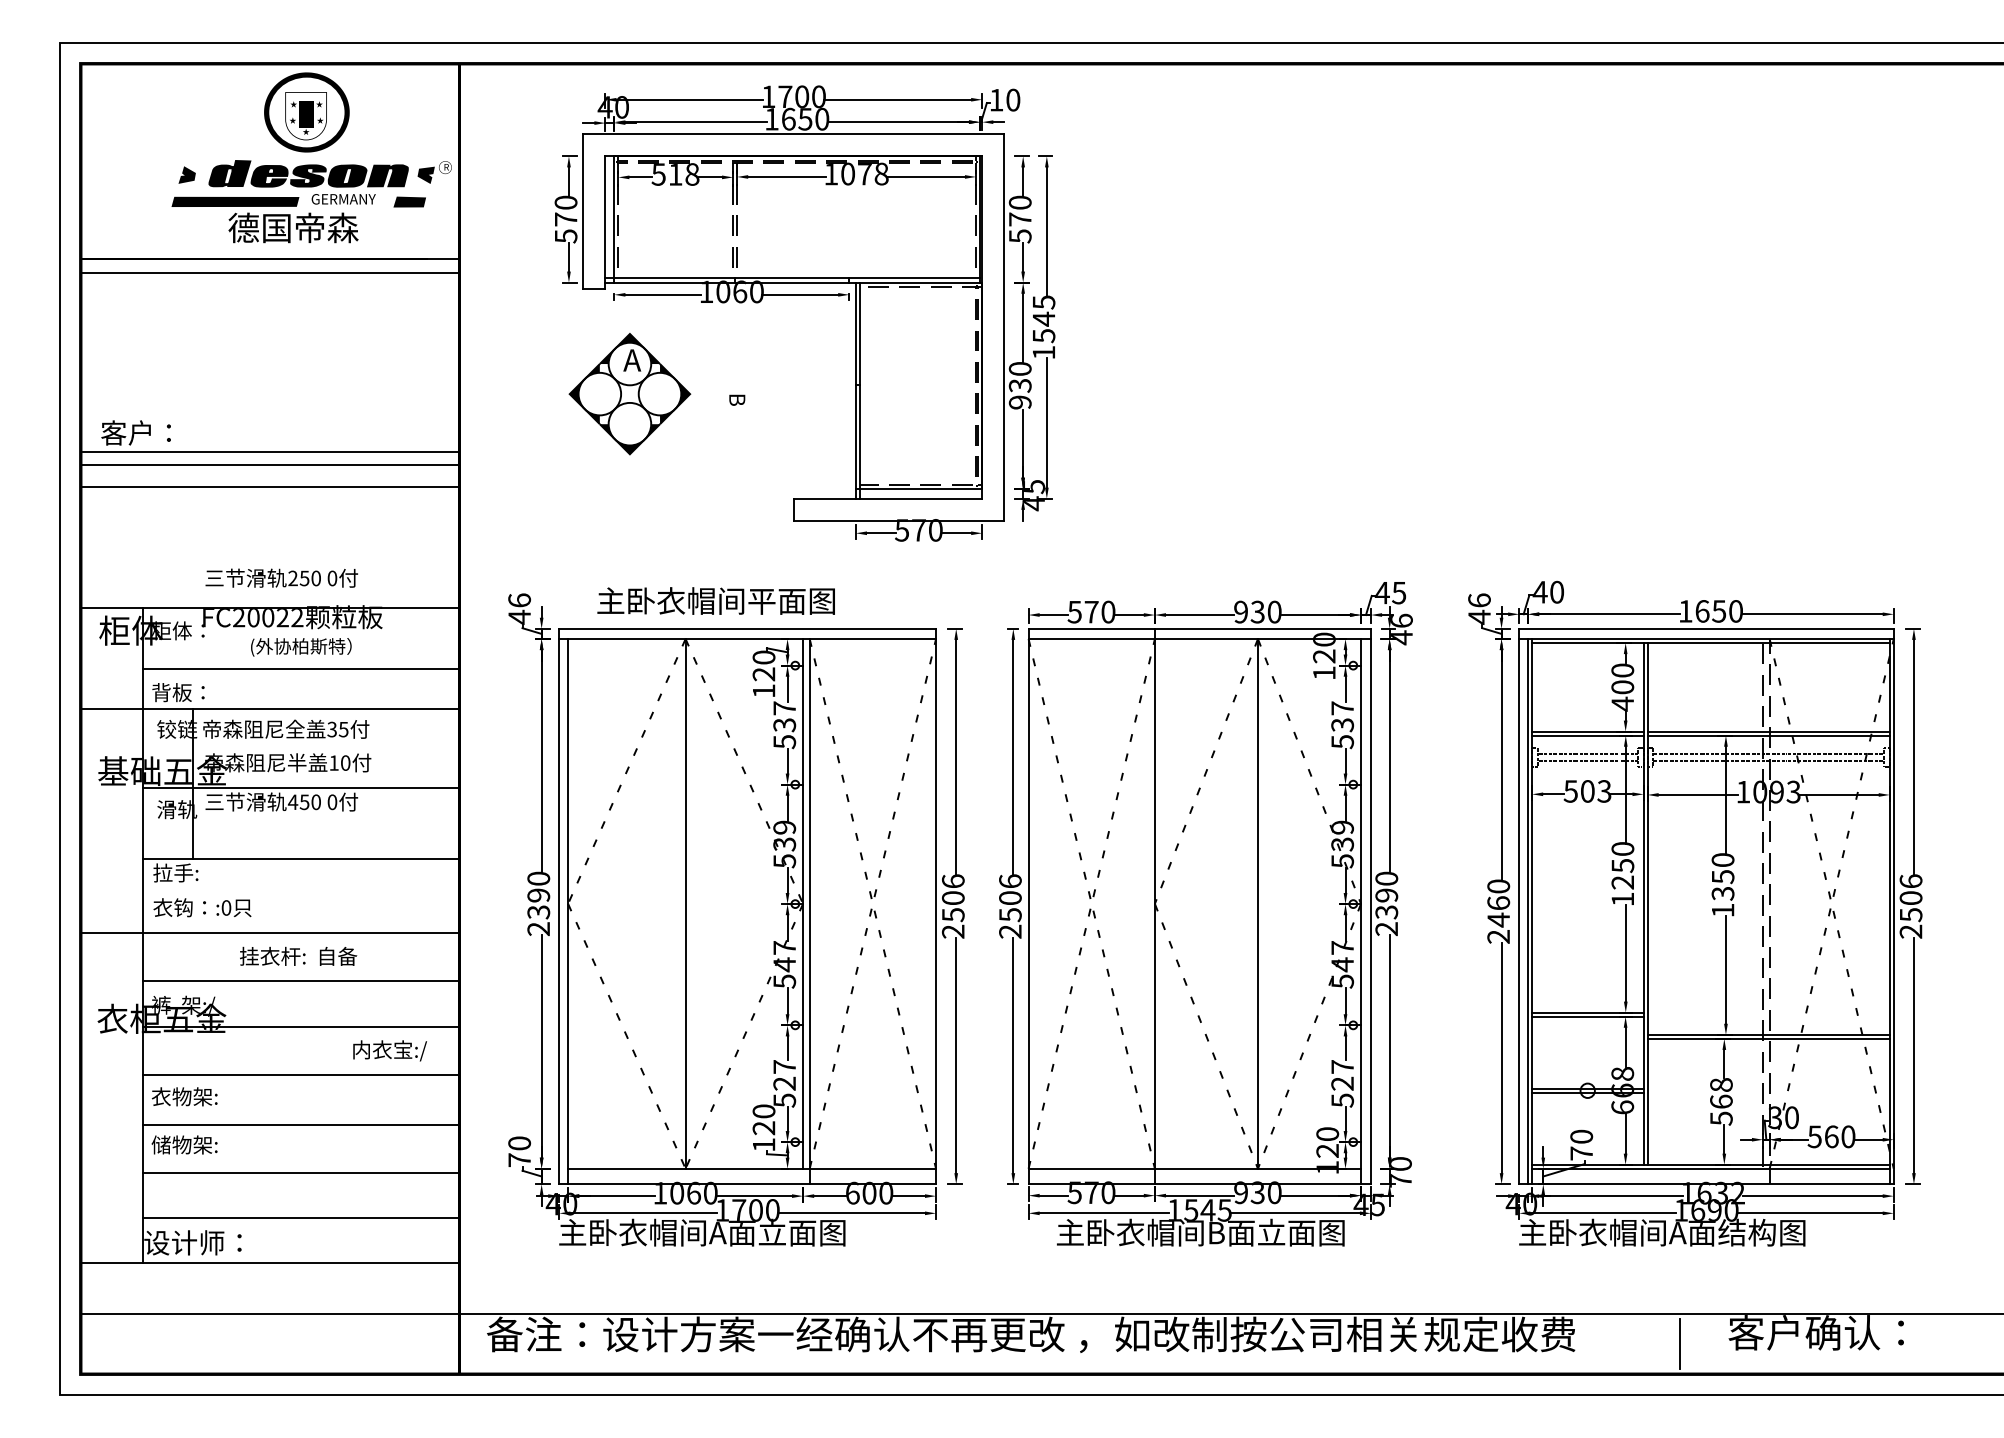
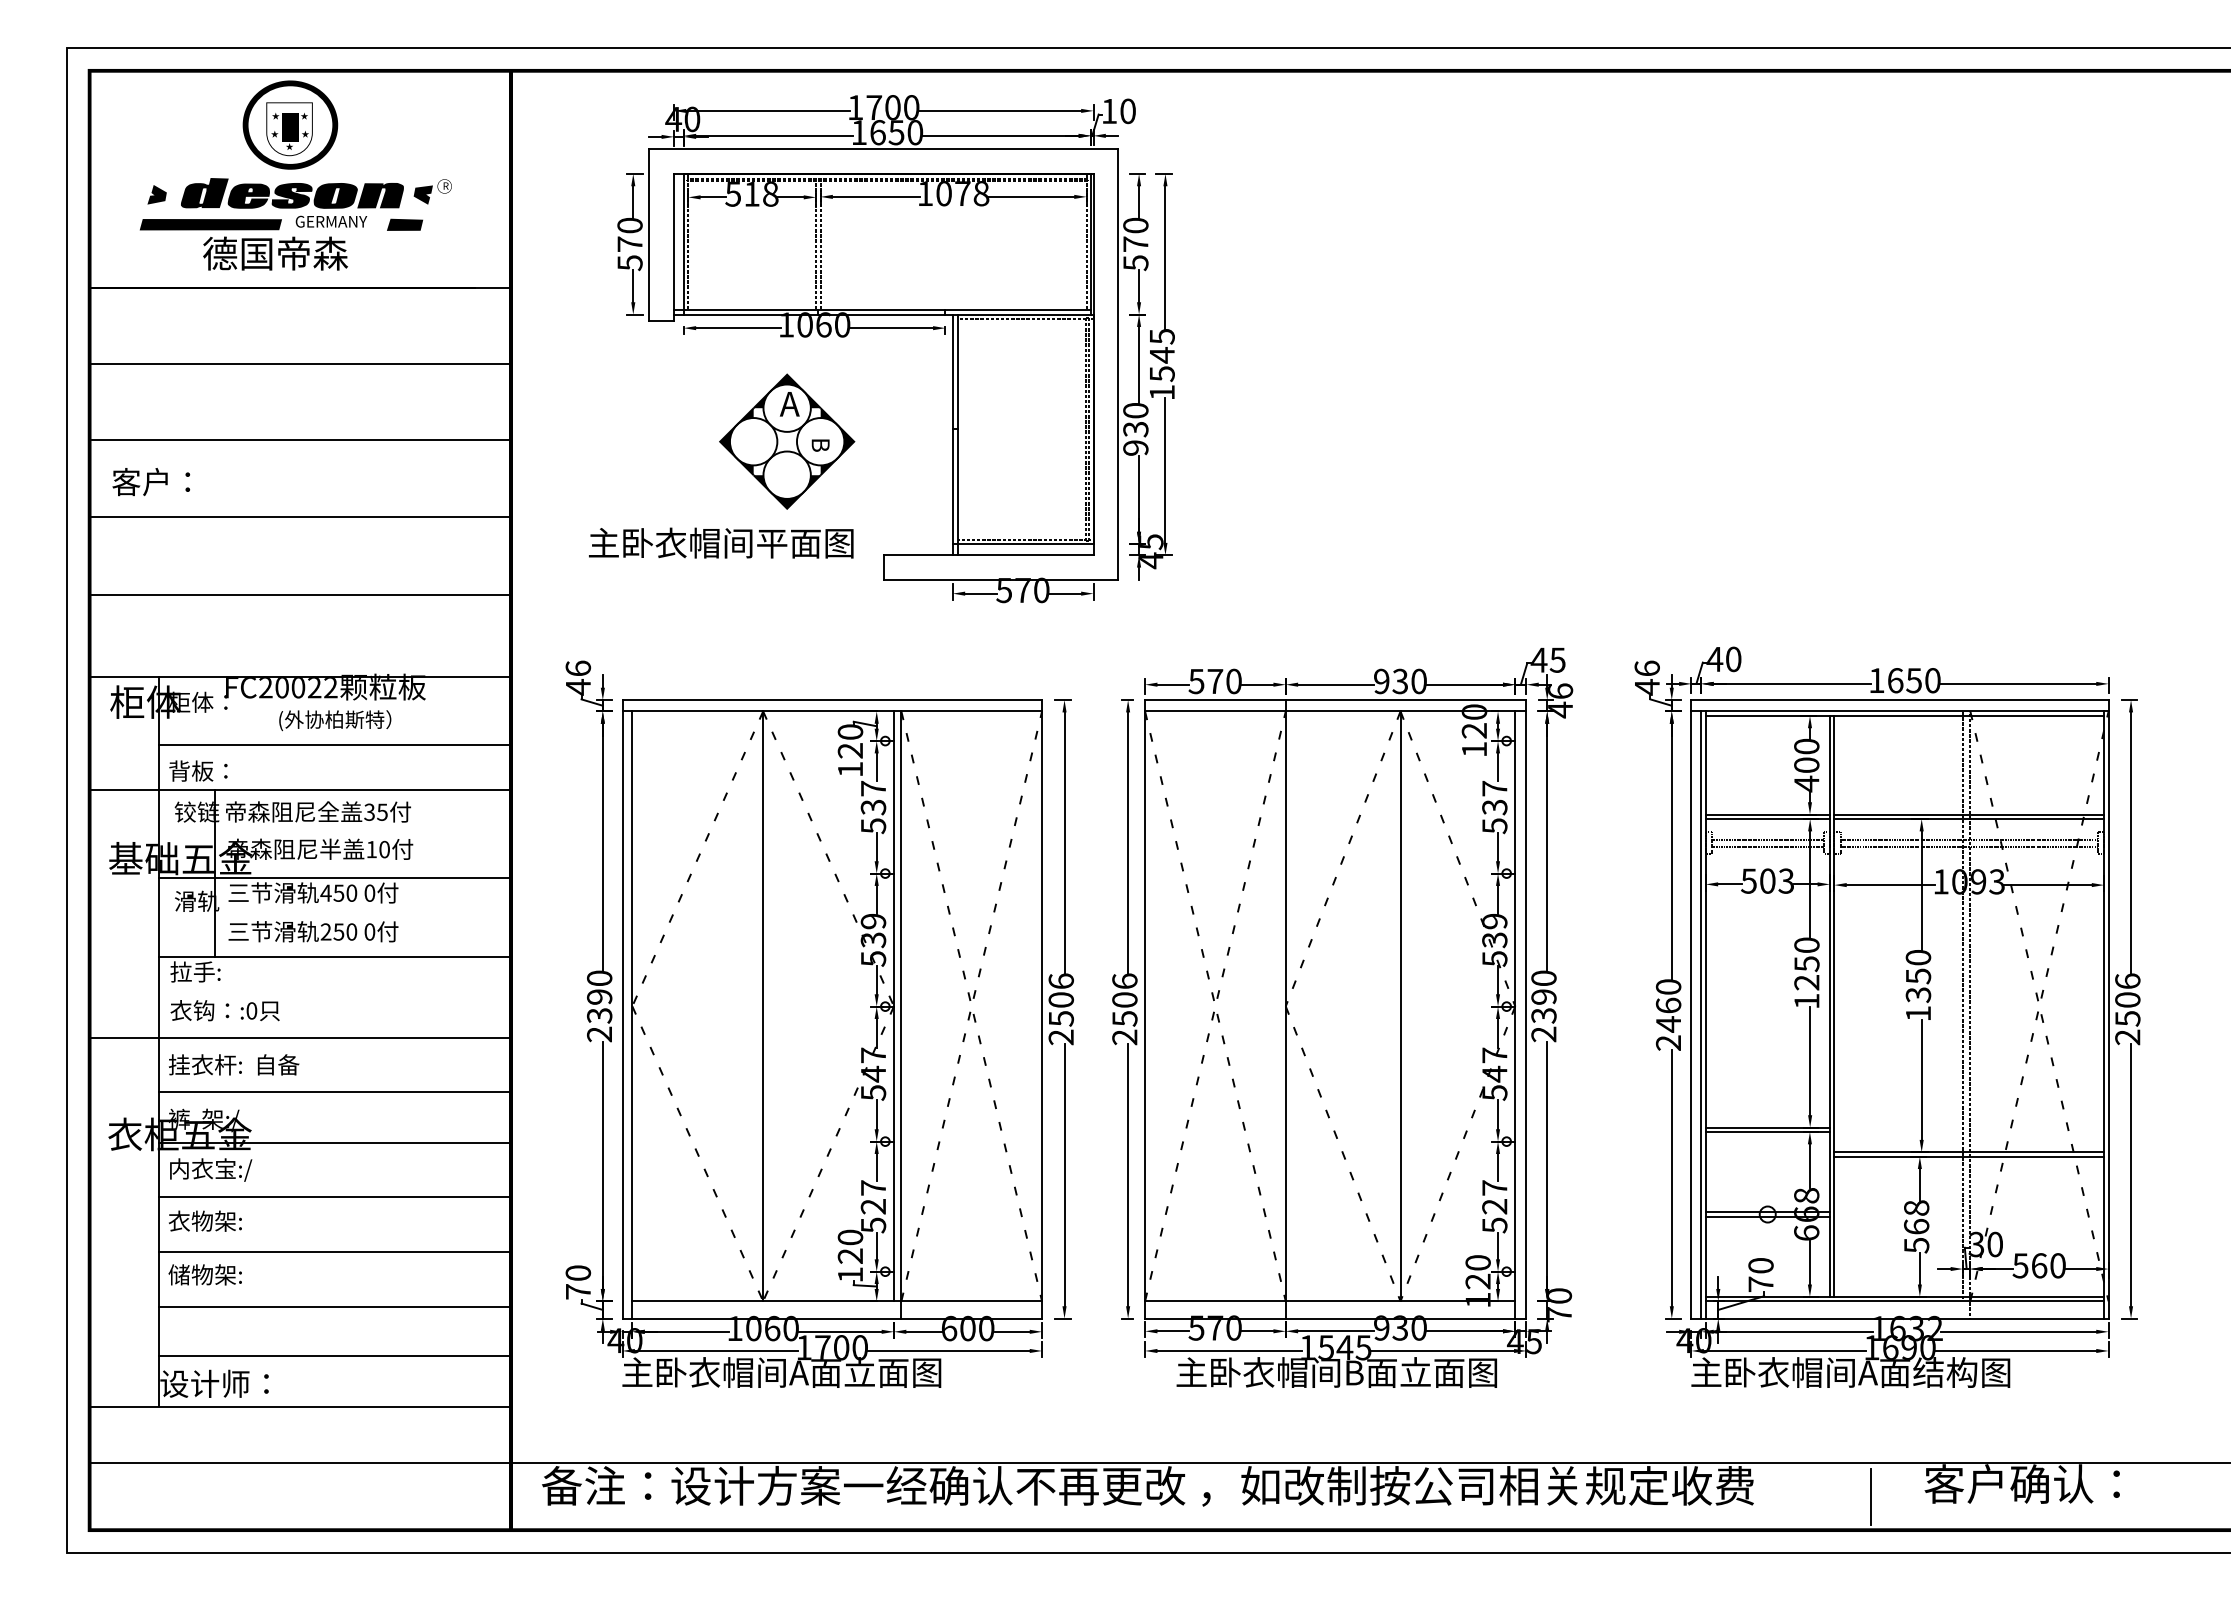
text: (311, 157) -> (295, 175), moved
line: (270, 273) -> (300, 364), moved
part: (630, 393) -> (787, 441), moved
line: (271, 451) -> (301, 439), moved
line: (270, 486) -> (300, 594), moved
text: (281, 578) -> (313, 931), moved
text: (716, 600) -> (721, 542), moved
text: (298, 956) -> (234, 1064), moved
text: (390, 1050) -> (211, 1169), moved

